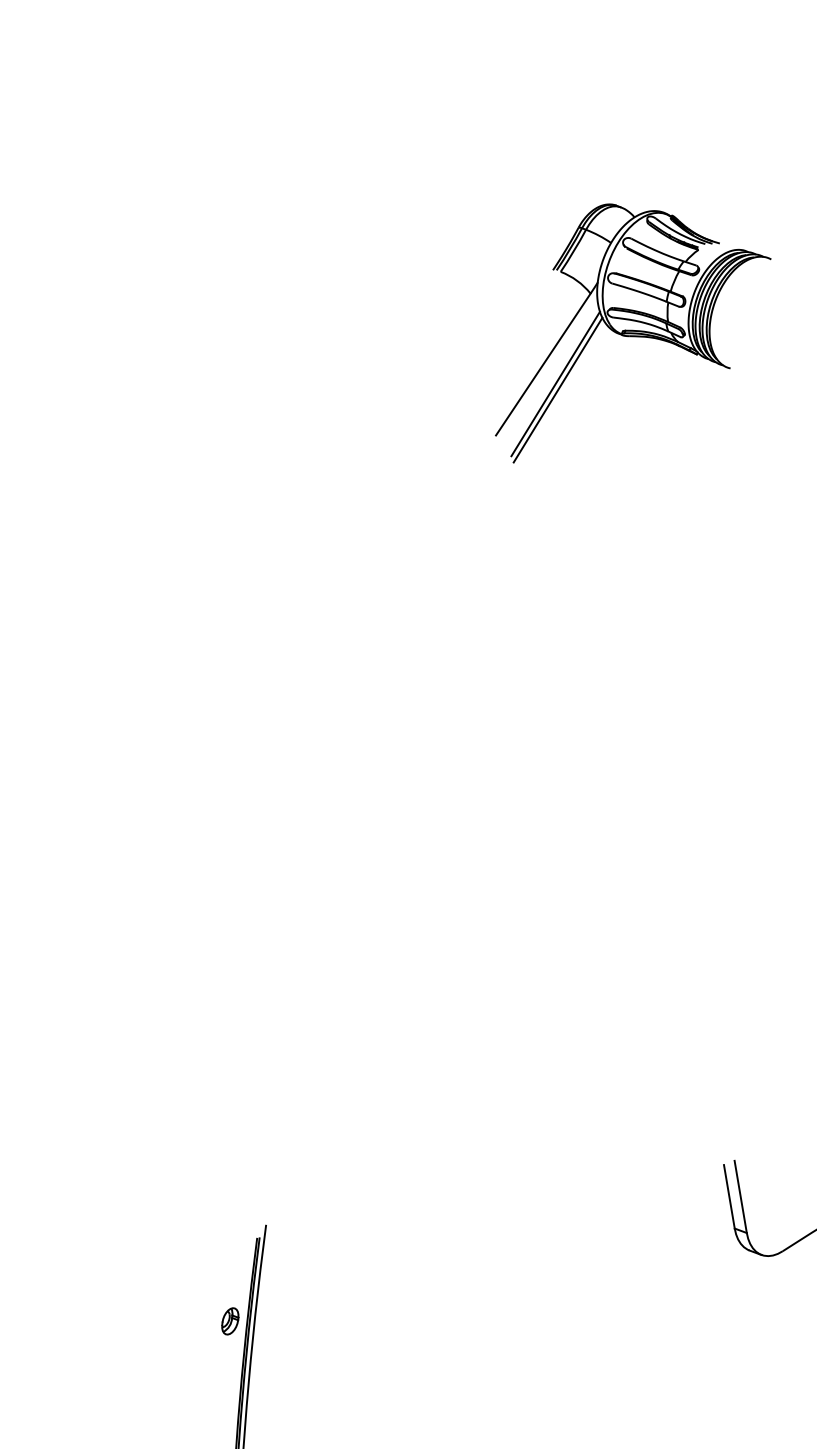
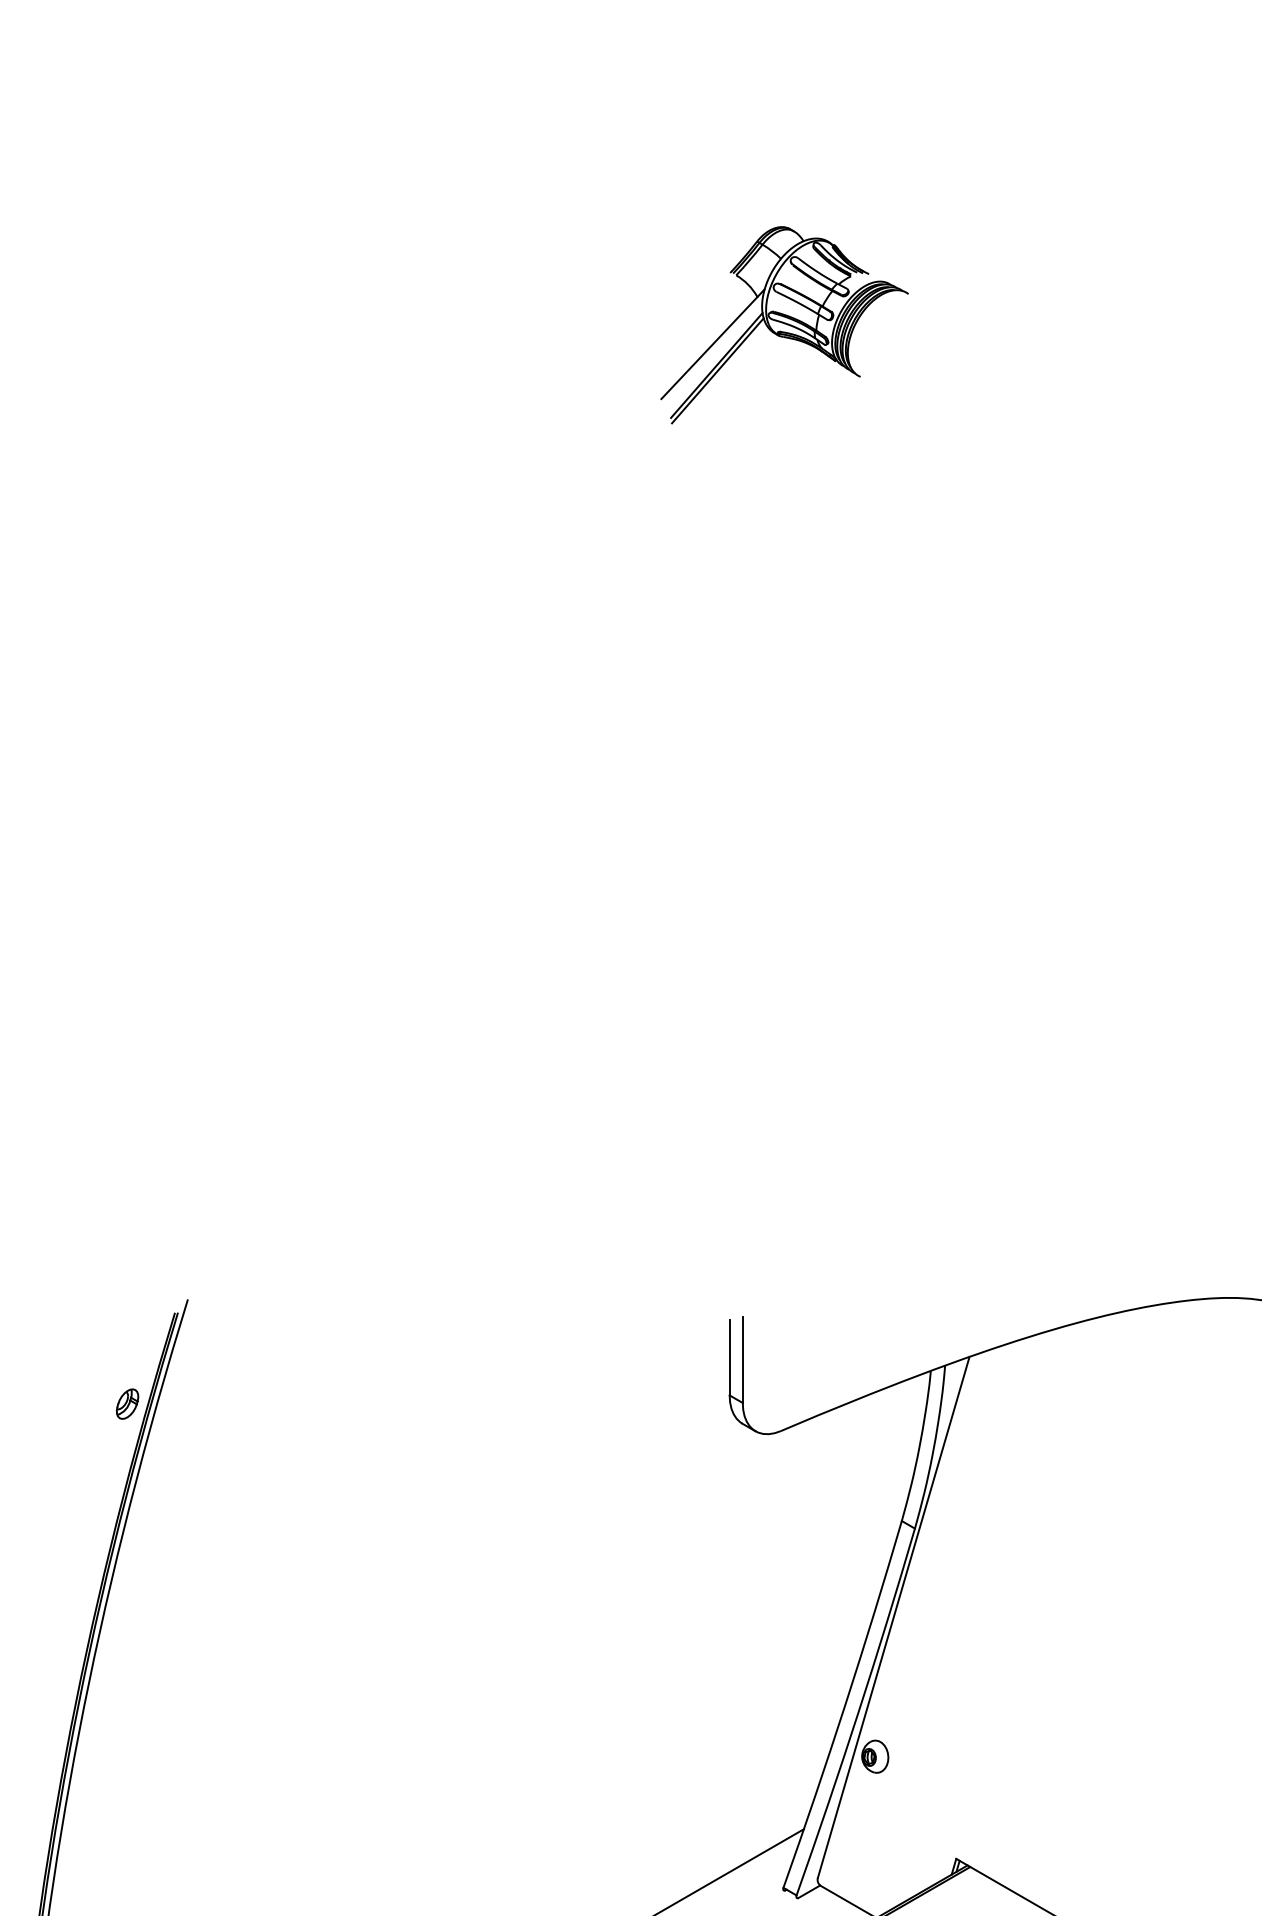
part: (628, 322) -> (784, 325), size x0.7

